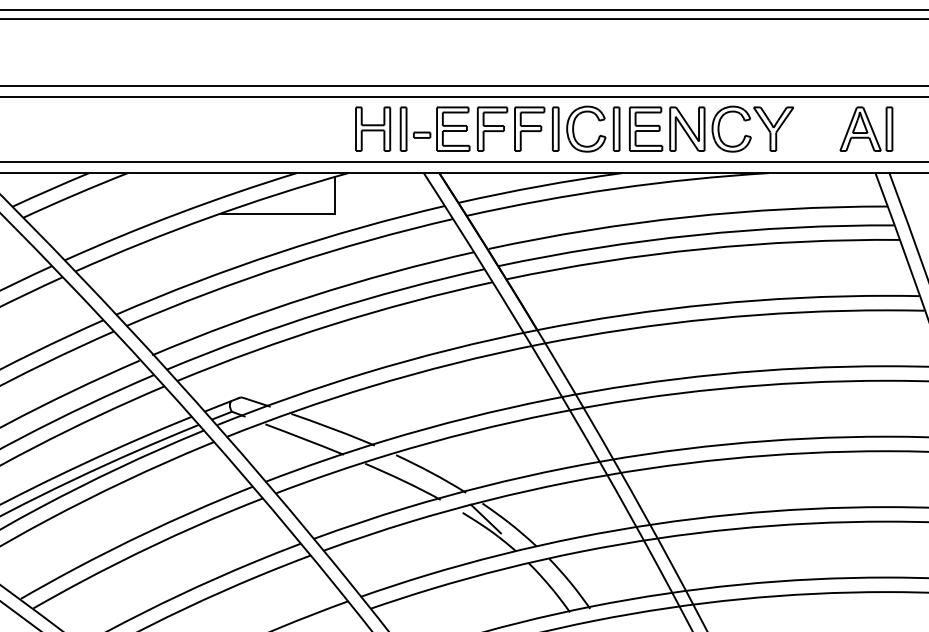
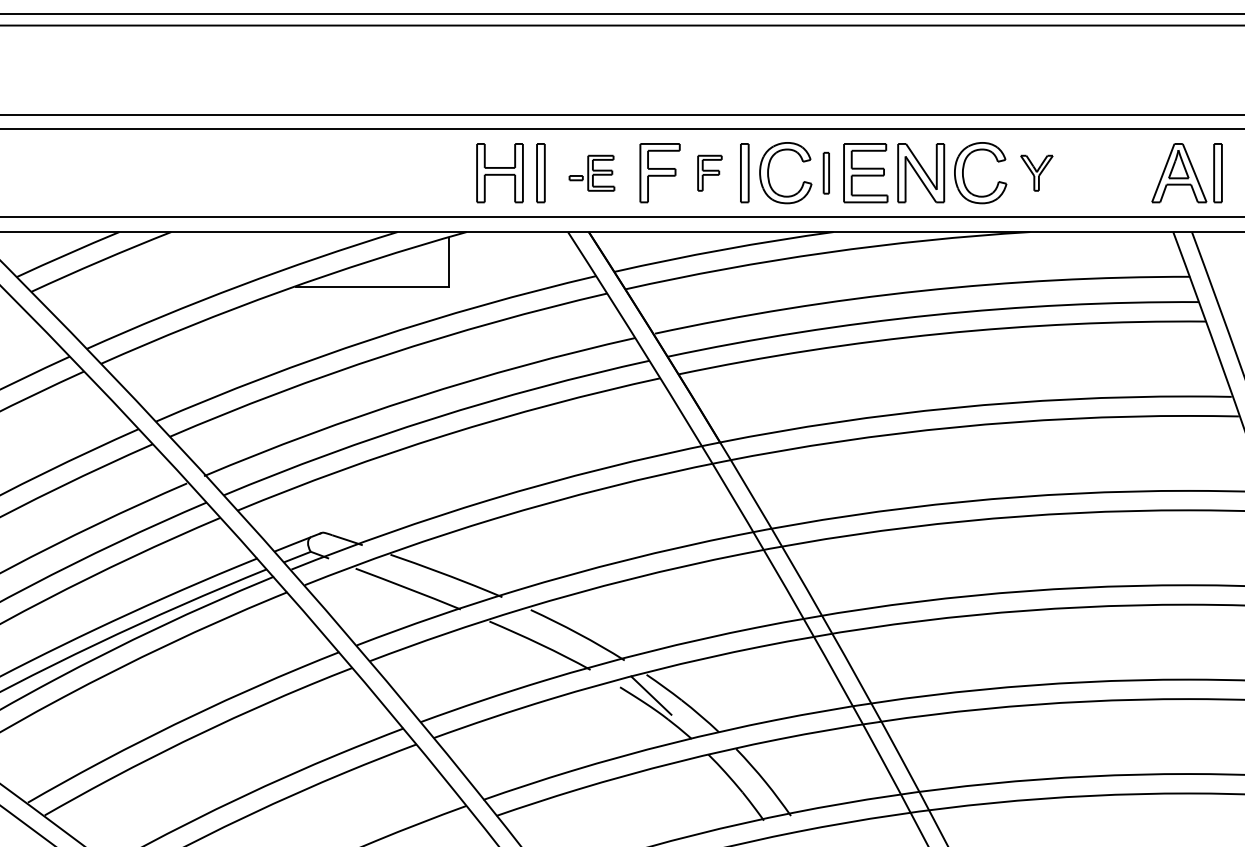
part: (441, 129) -> (591, 173), size x0.6
part: (529, 129) -> (709, 173), size x0.6
part: (616, 129) -> (826, 173), size x0.7
part: (773, 129) -> (1036, 173), size x0.6
part: (865, 129) -> (1186, 173), moved

